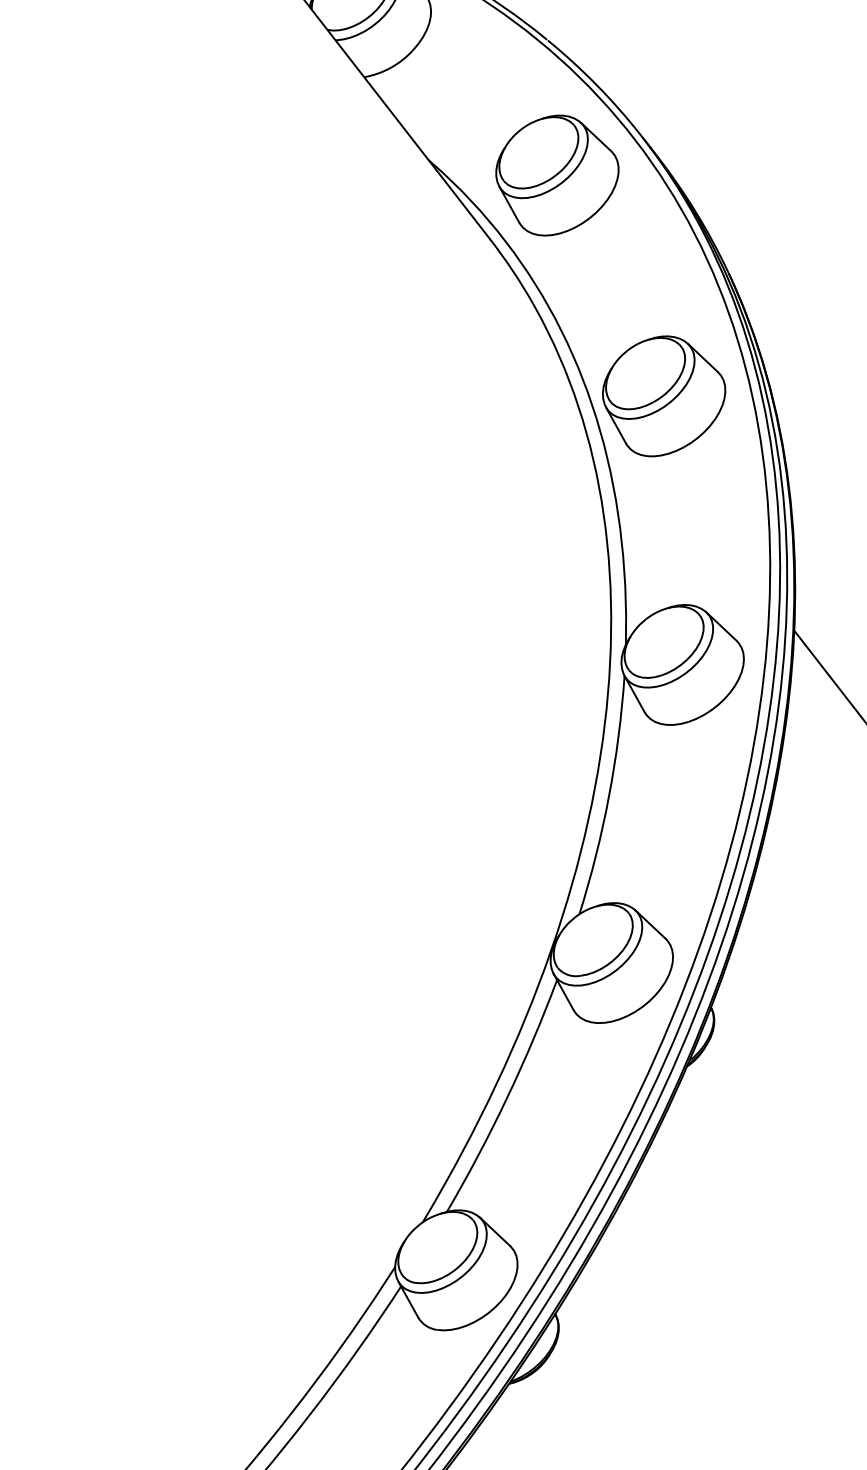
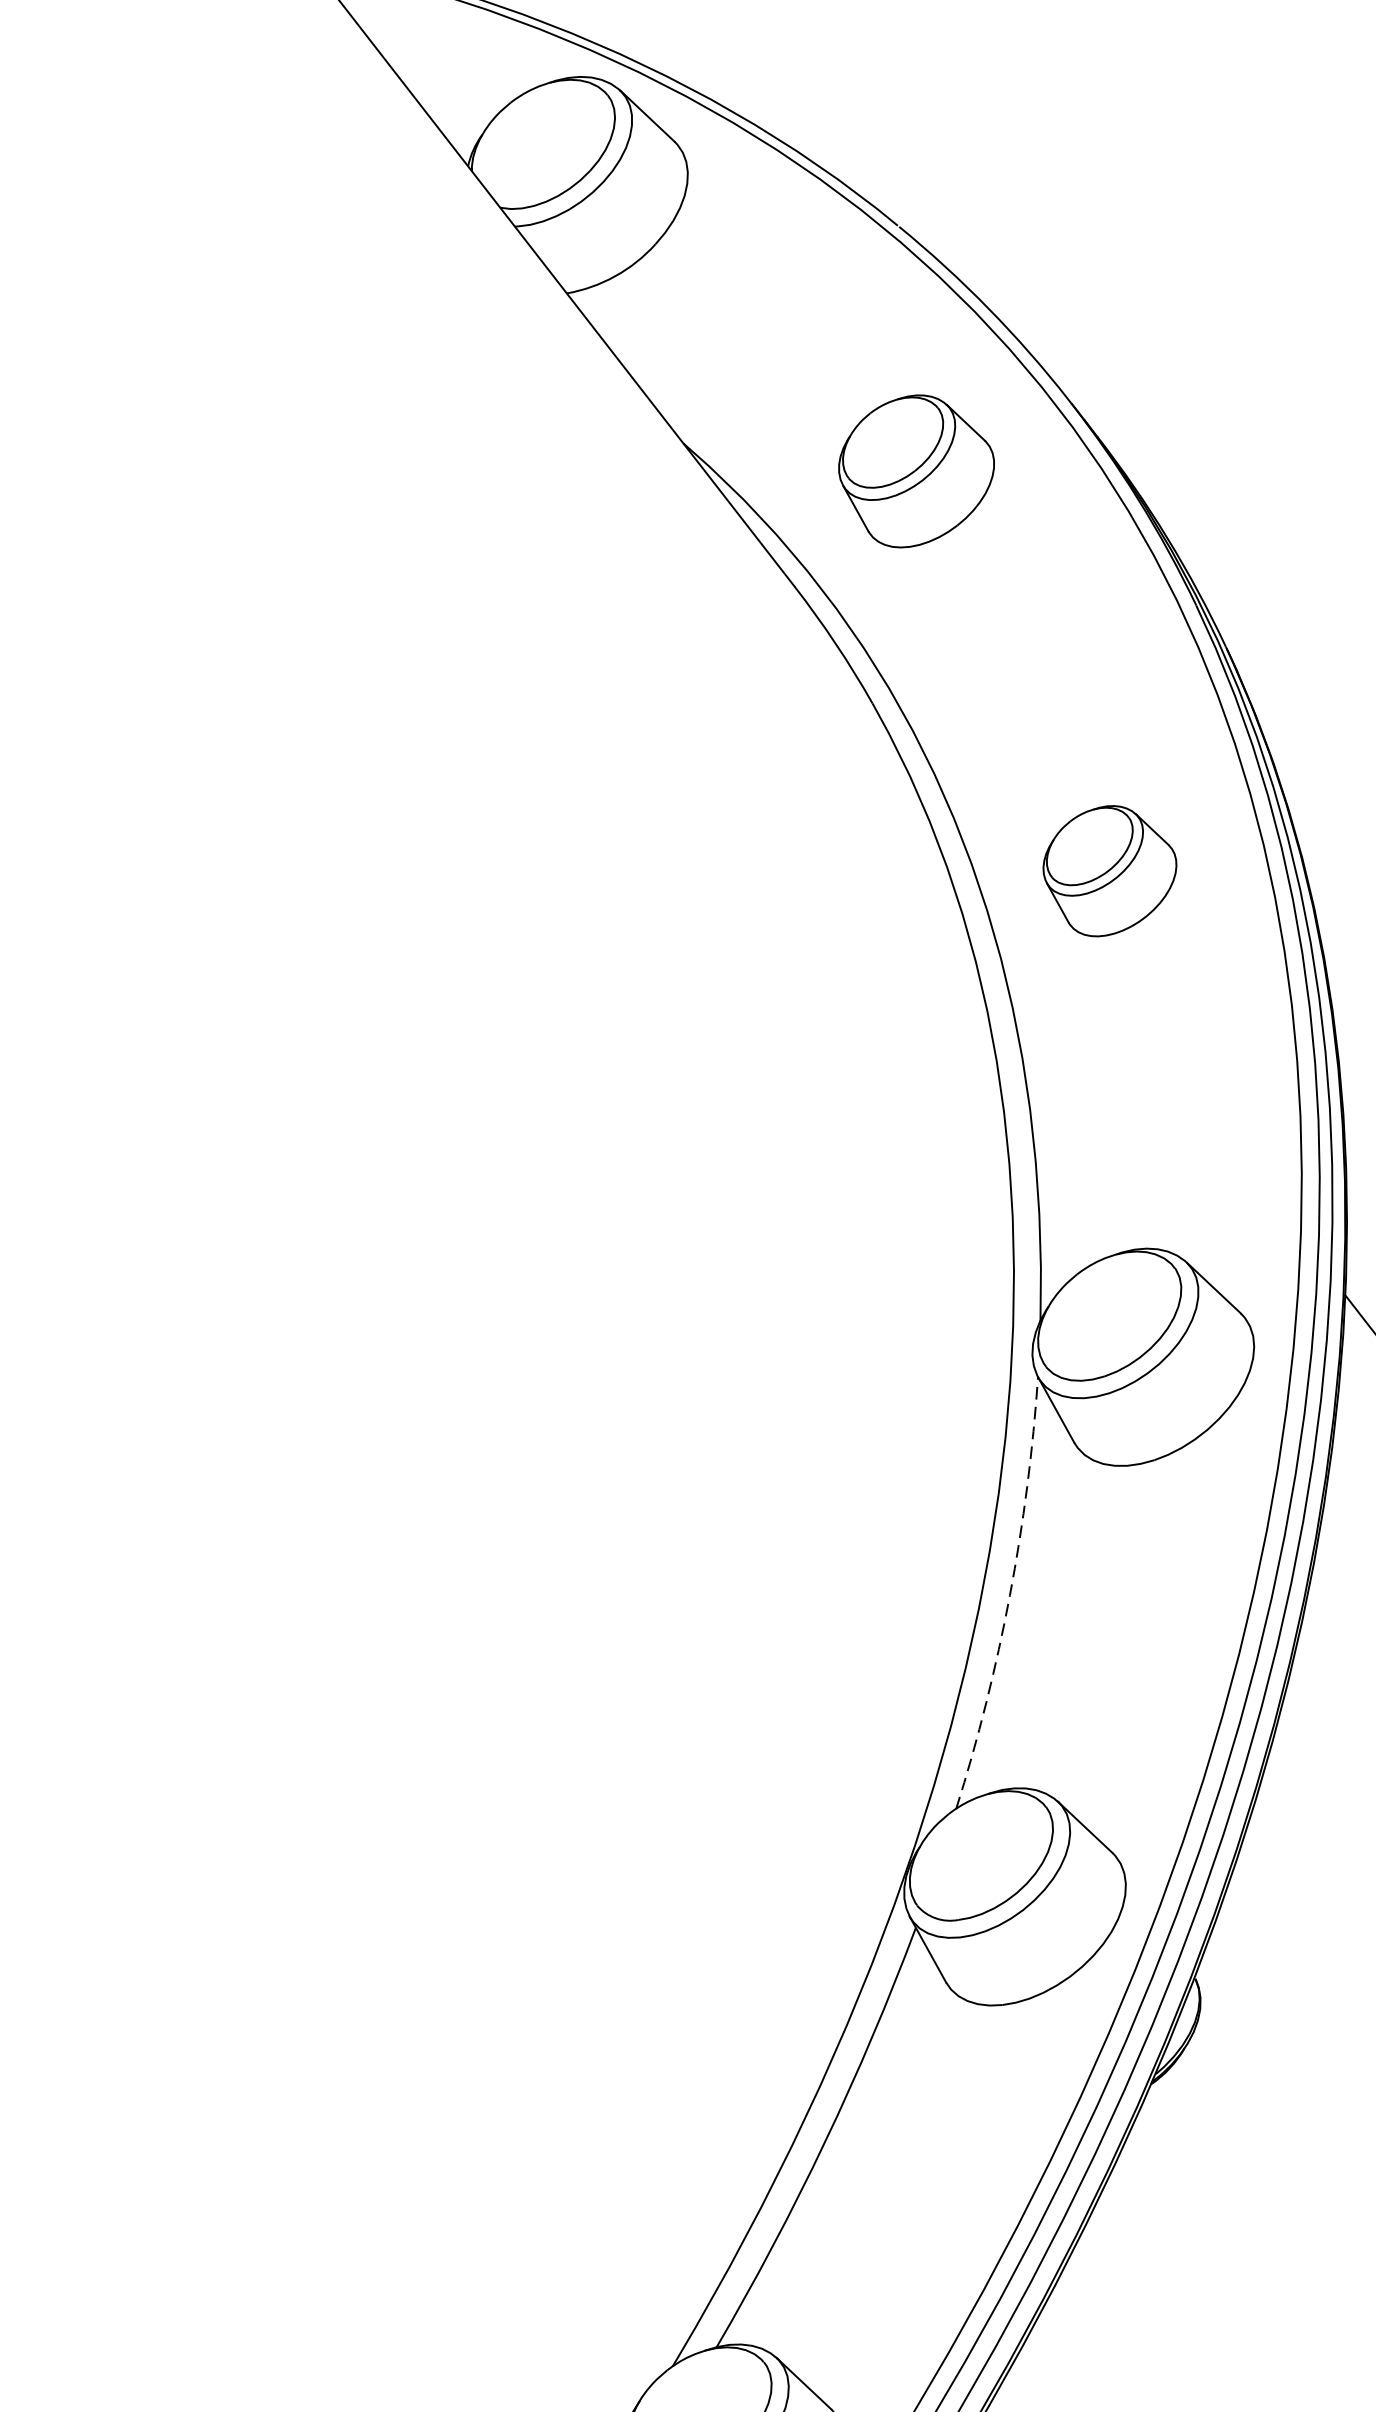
part: (557, 175) -> (916, 471), size x0.7
part: (664, 396) -> (1110, 871), size x0.6
arc: (609, 796) -> (1010, 1595), solid -> dashed

